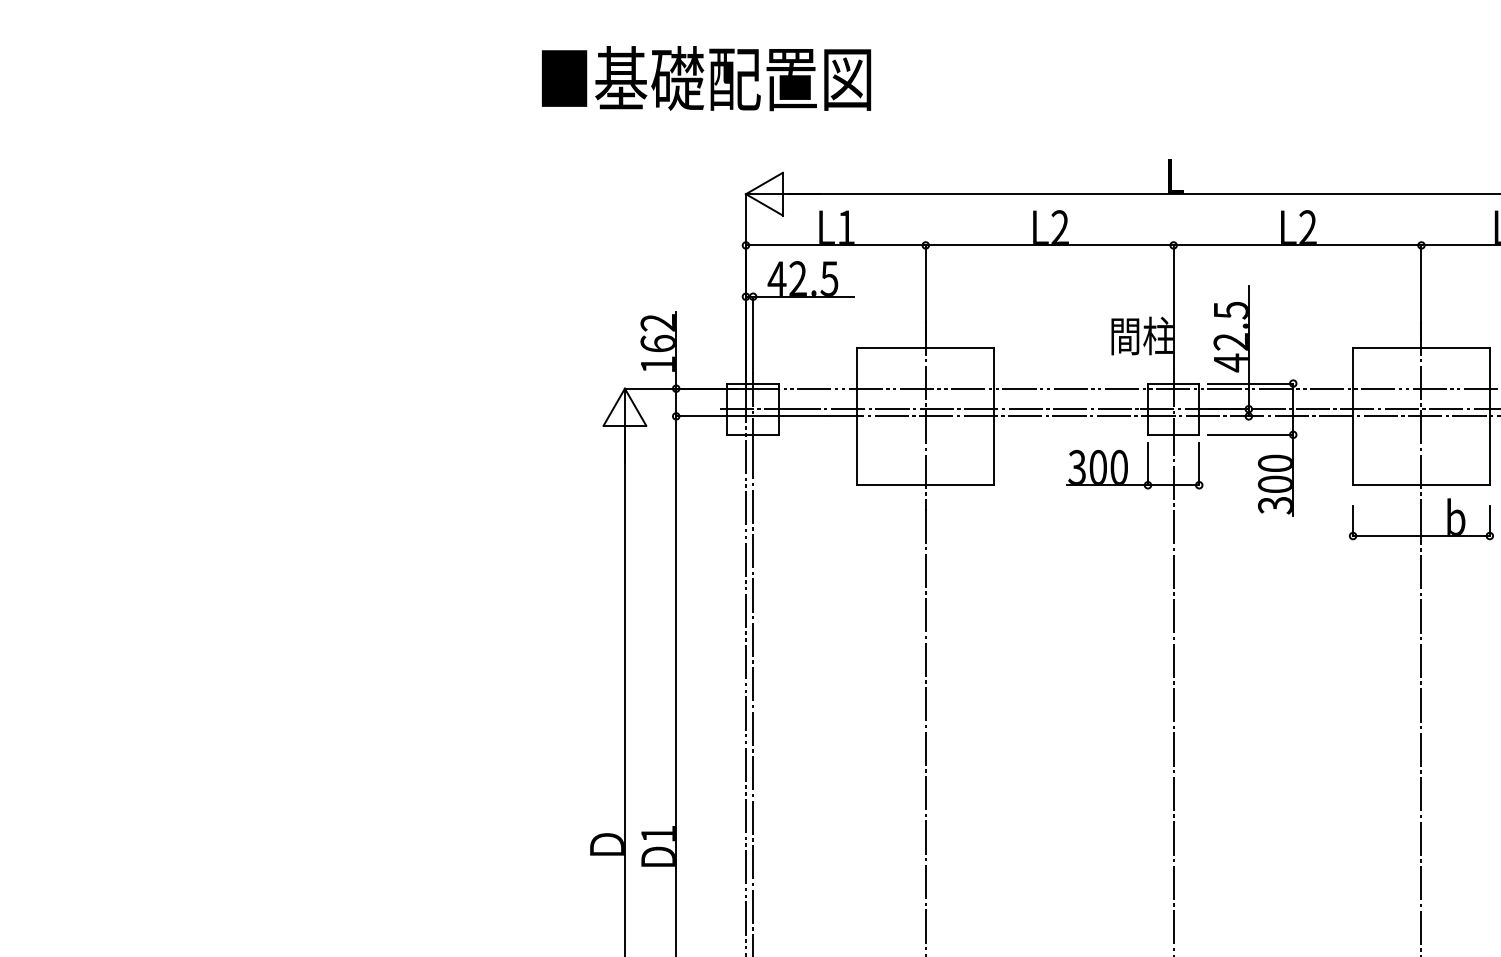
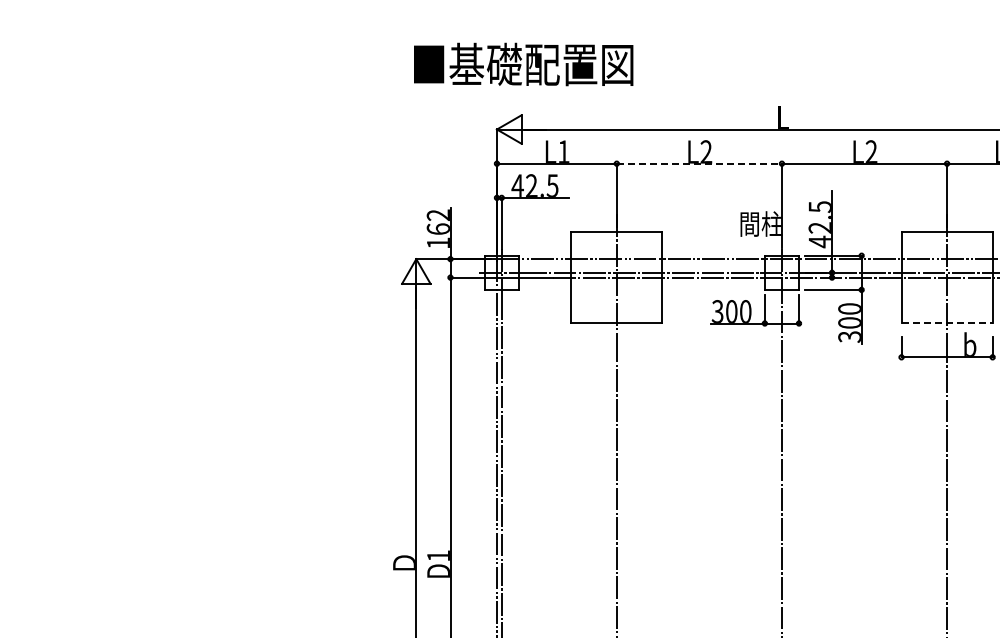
text: (706, 78) -> (523, 64), moved
line: (1049, 245) -> (699, 163), solid -> dashed
line: (1422, 485) -> (947, 323), solid -> dashed

